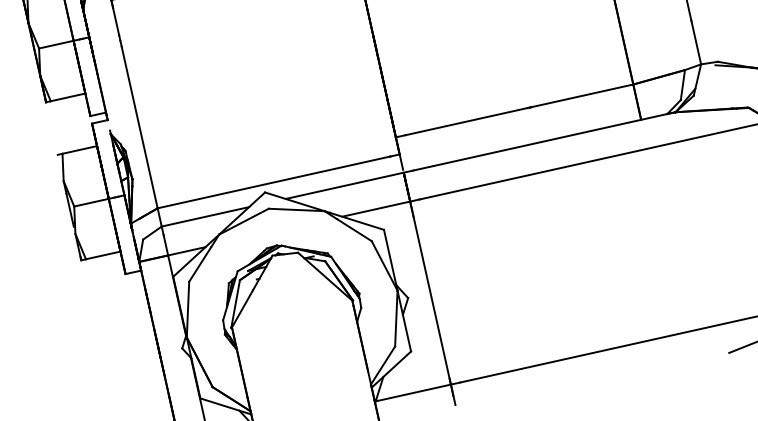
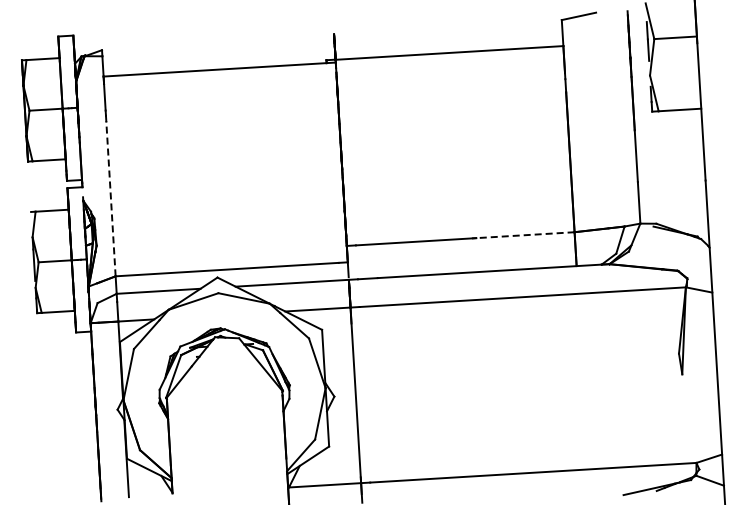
line: (581, 96) -> (524, 235), solid -> dashed
line: (139, 127) -> (110, 198), solid -> dashed

